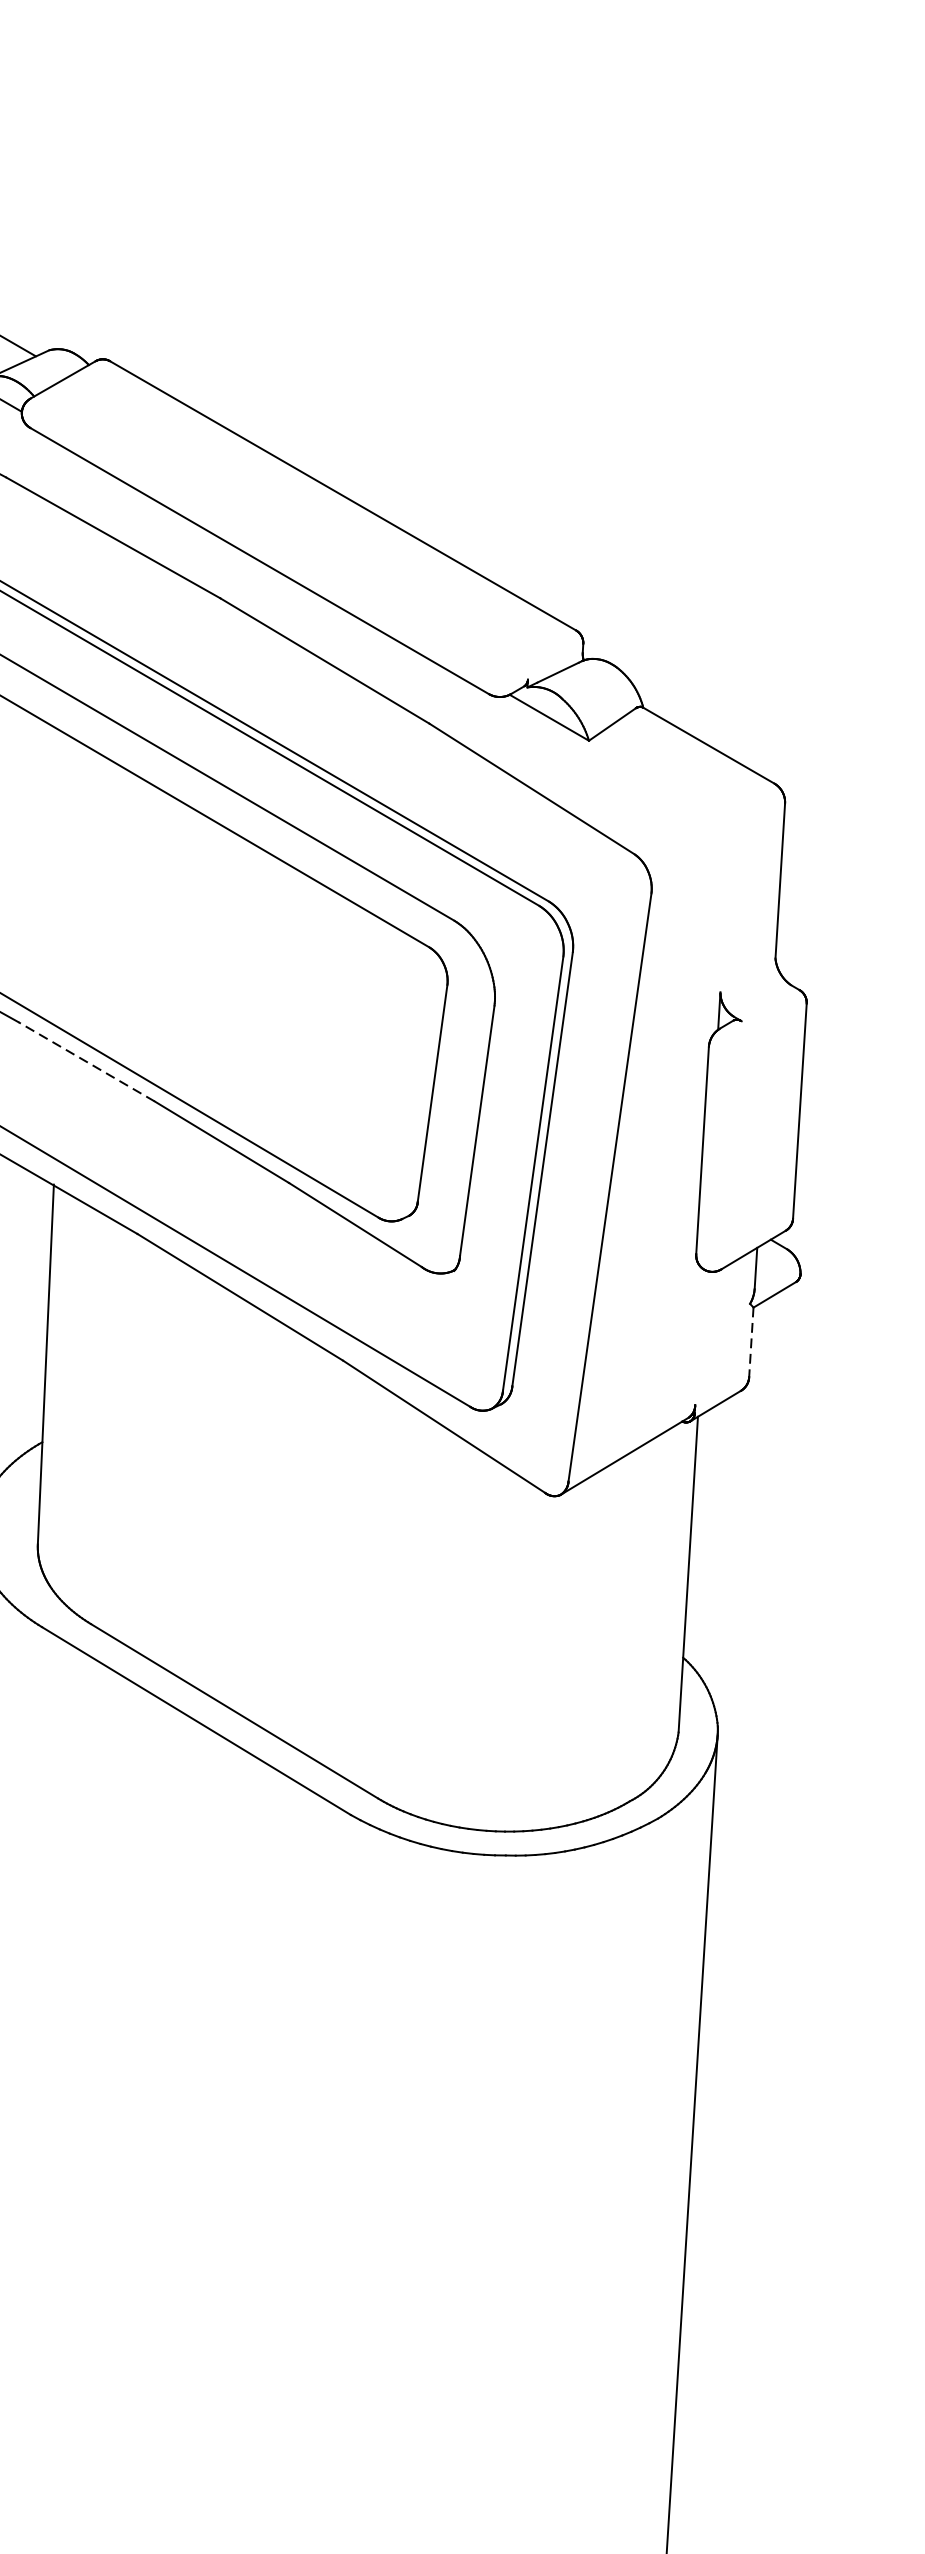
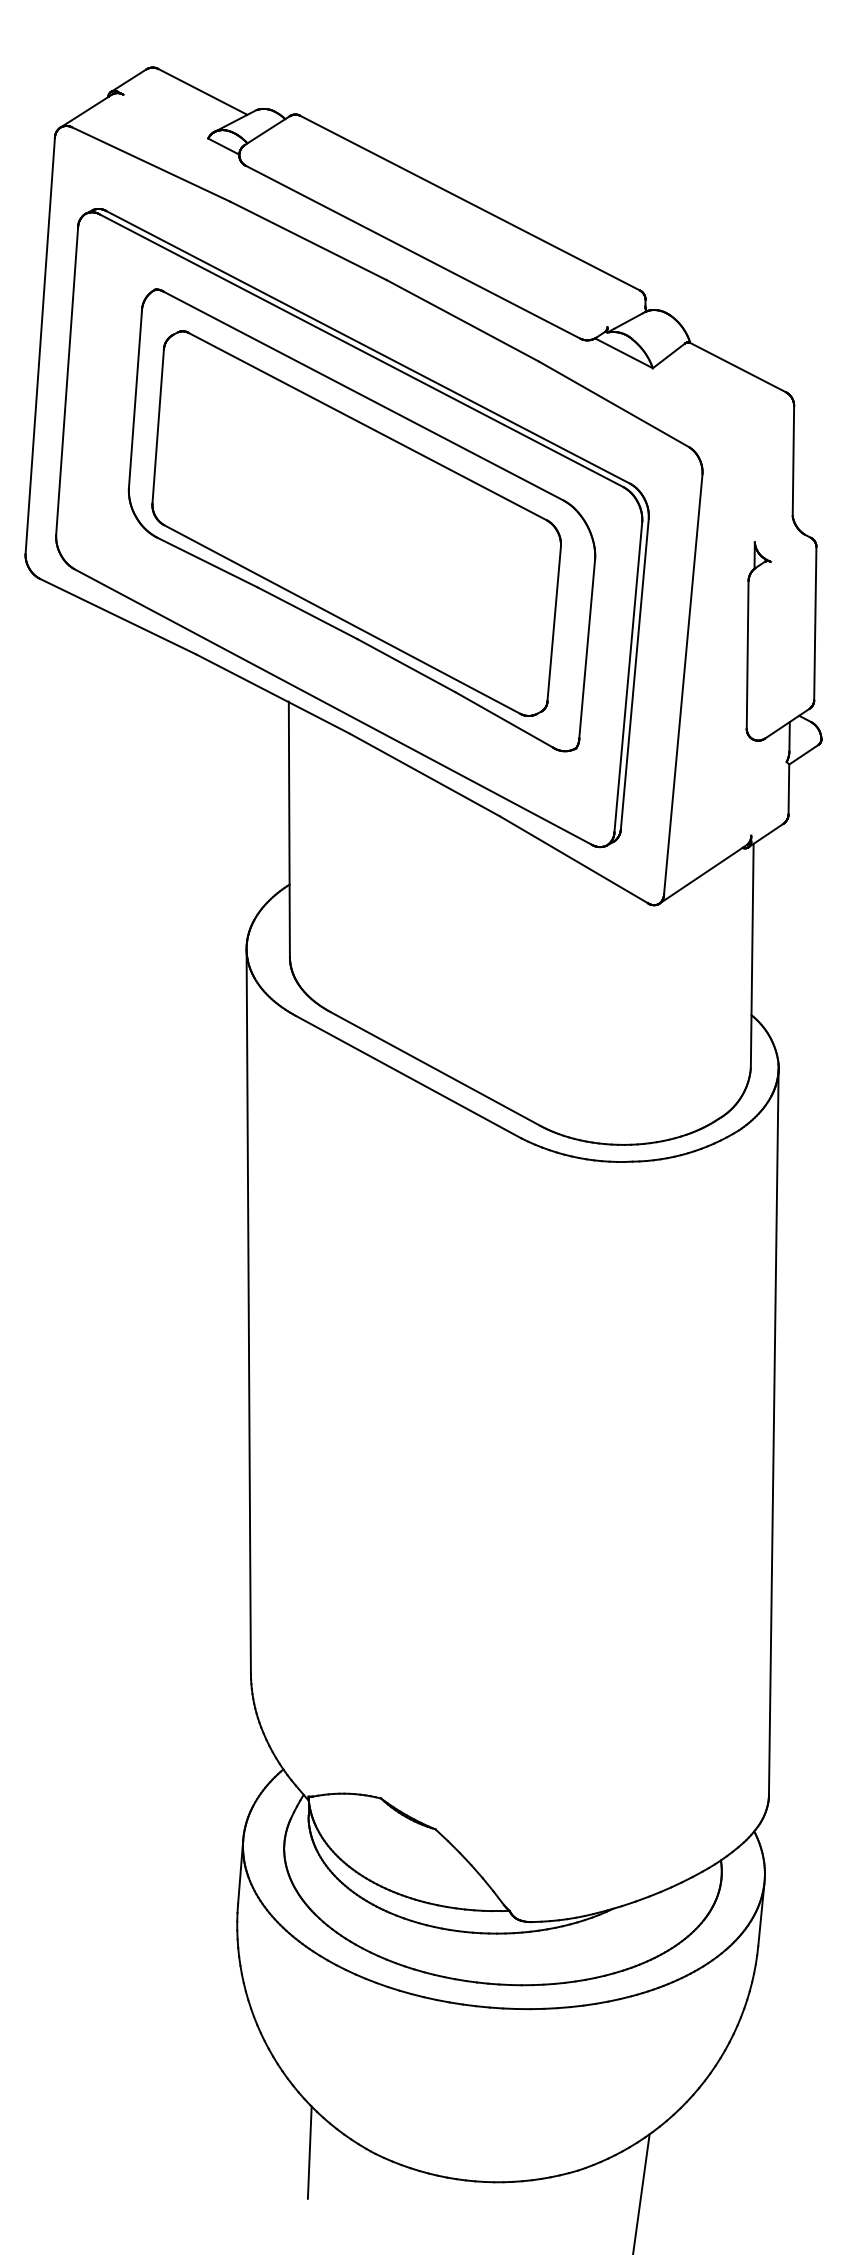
line: (86, 1061) -> (307, 613), dashed -> solid
line: (750, 1342) -> (788, 789), dashed -> solid

